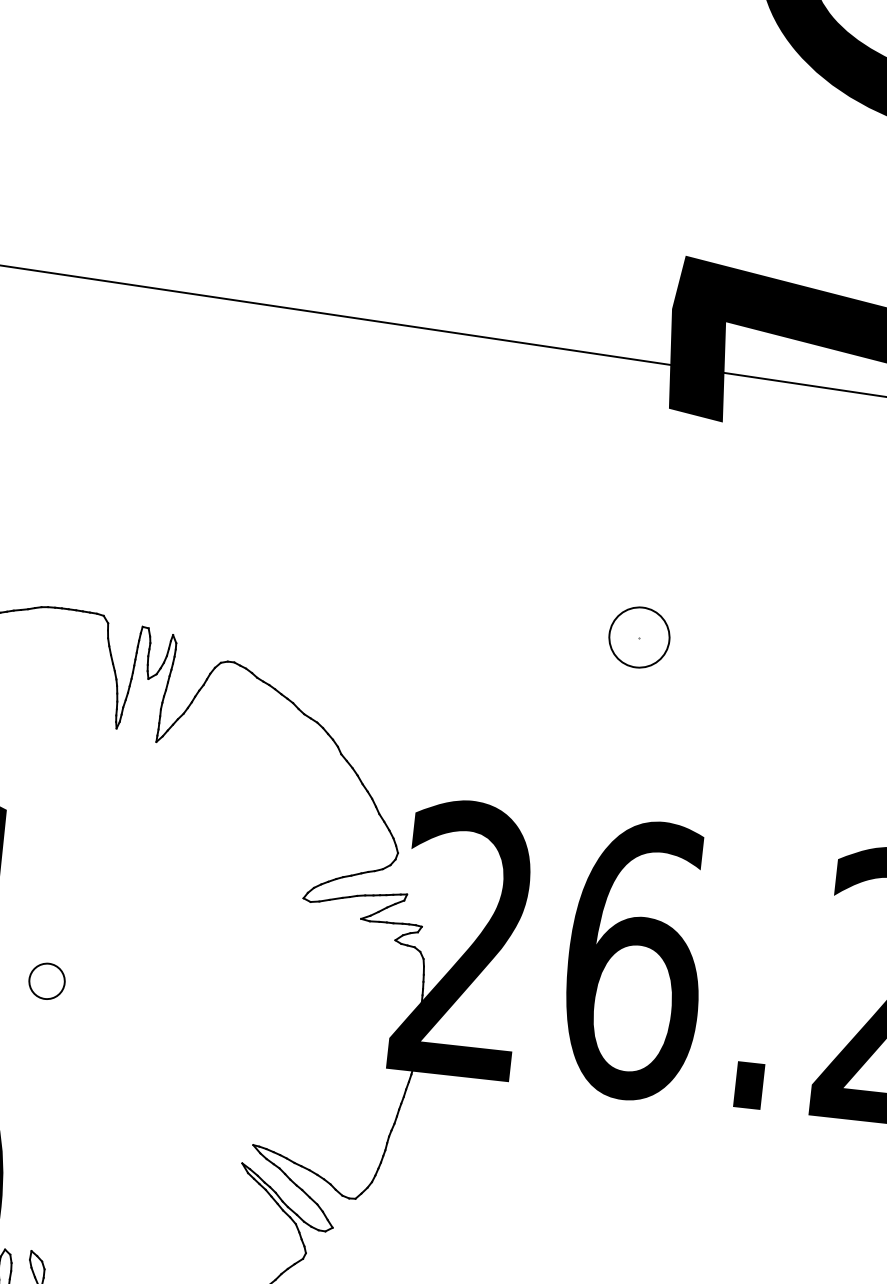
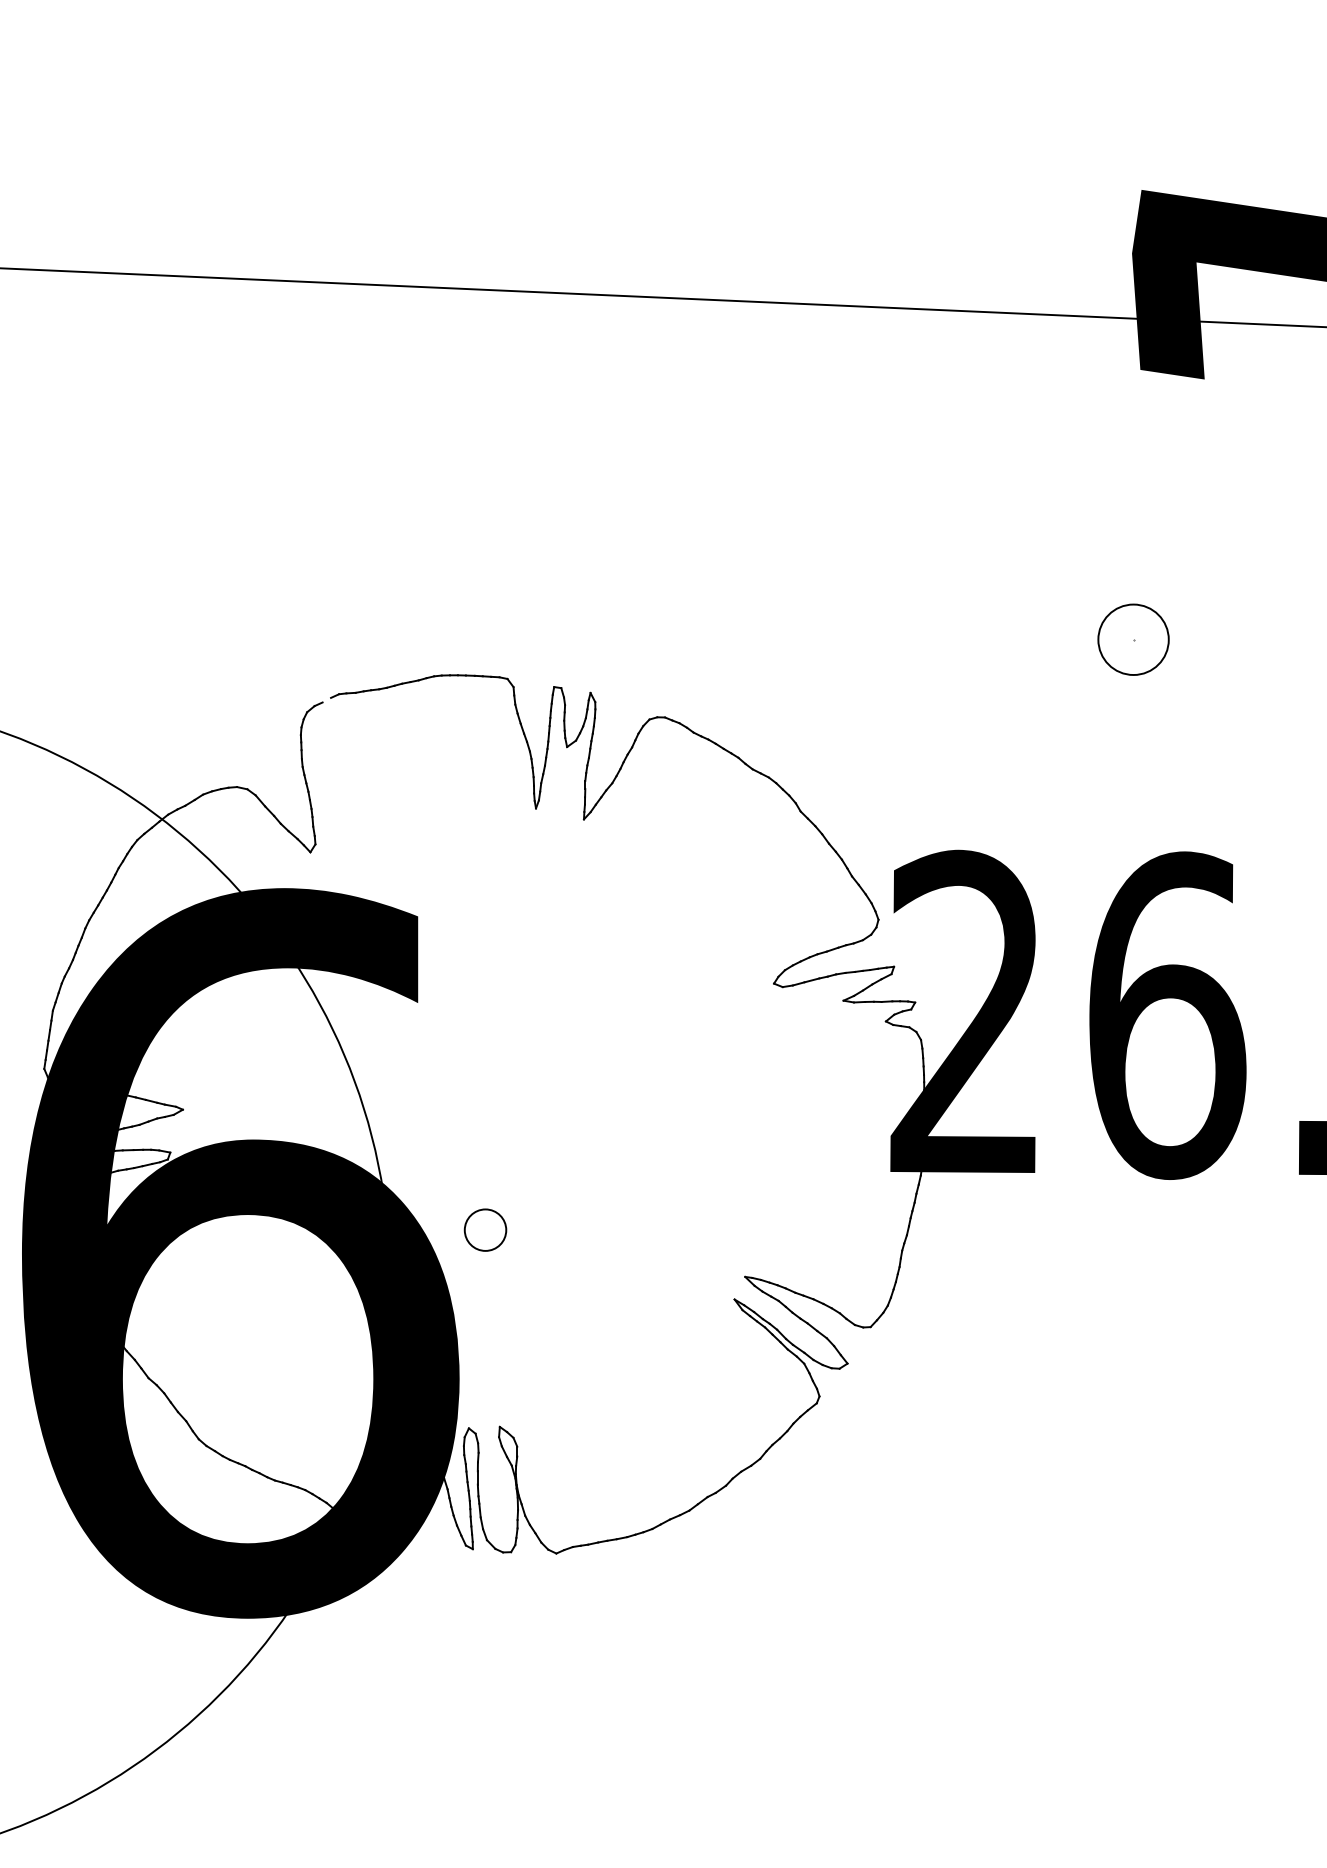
circle: (47, 980) -> (485, 1229), moved

